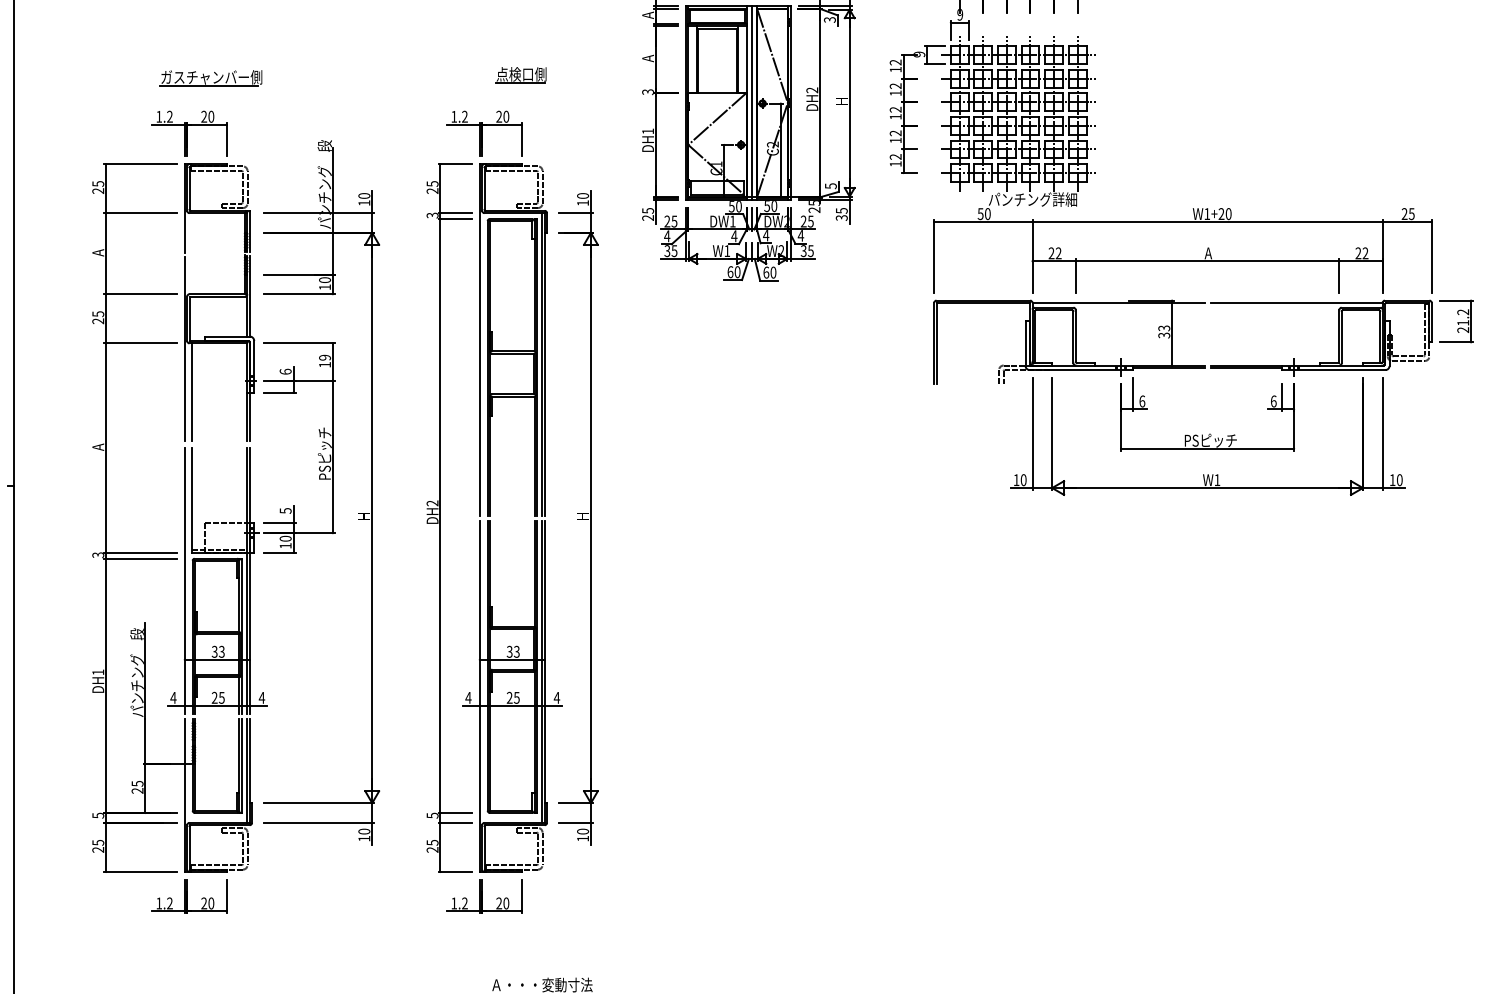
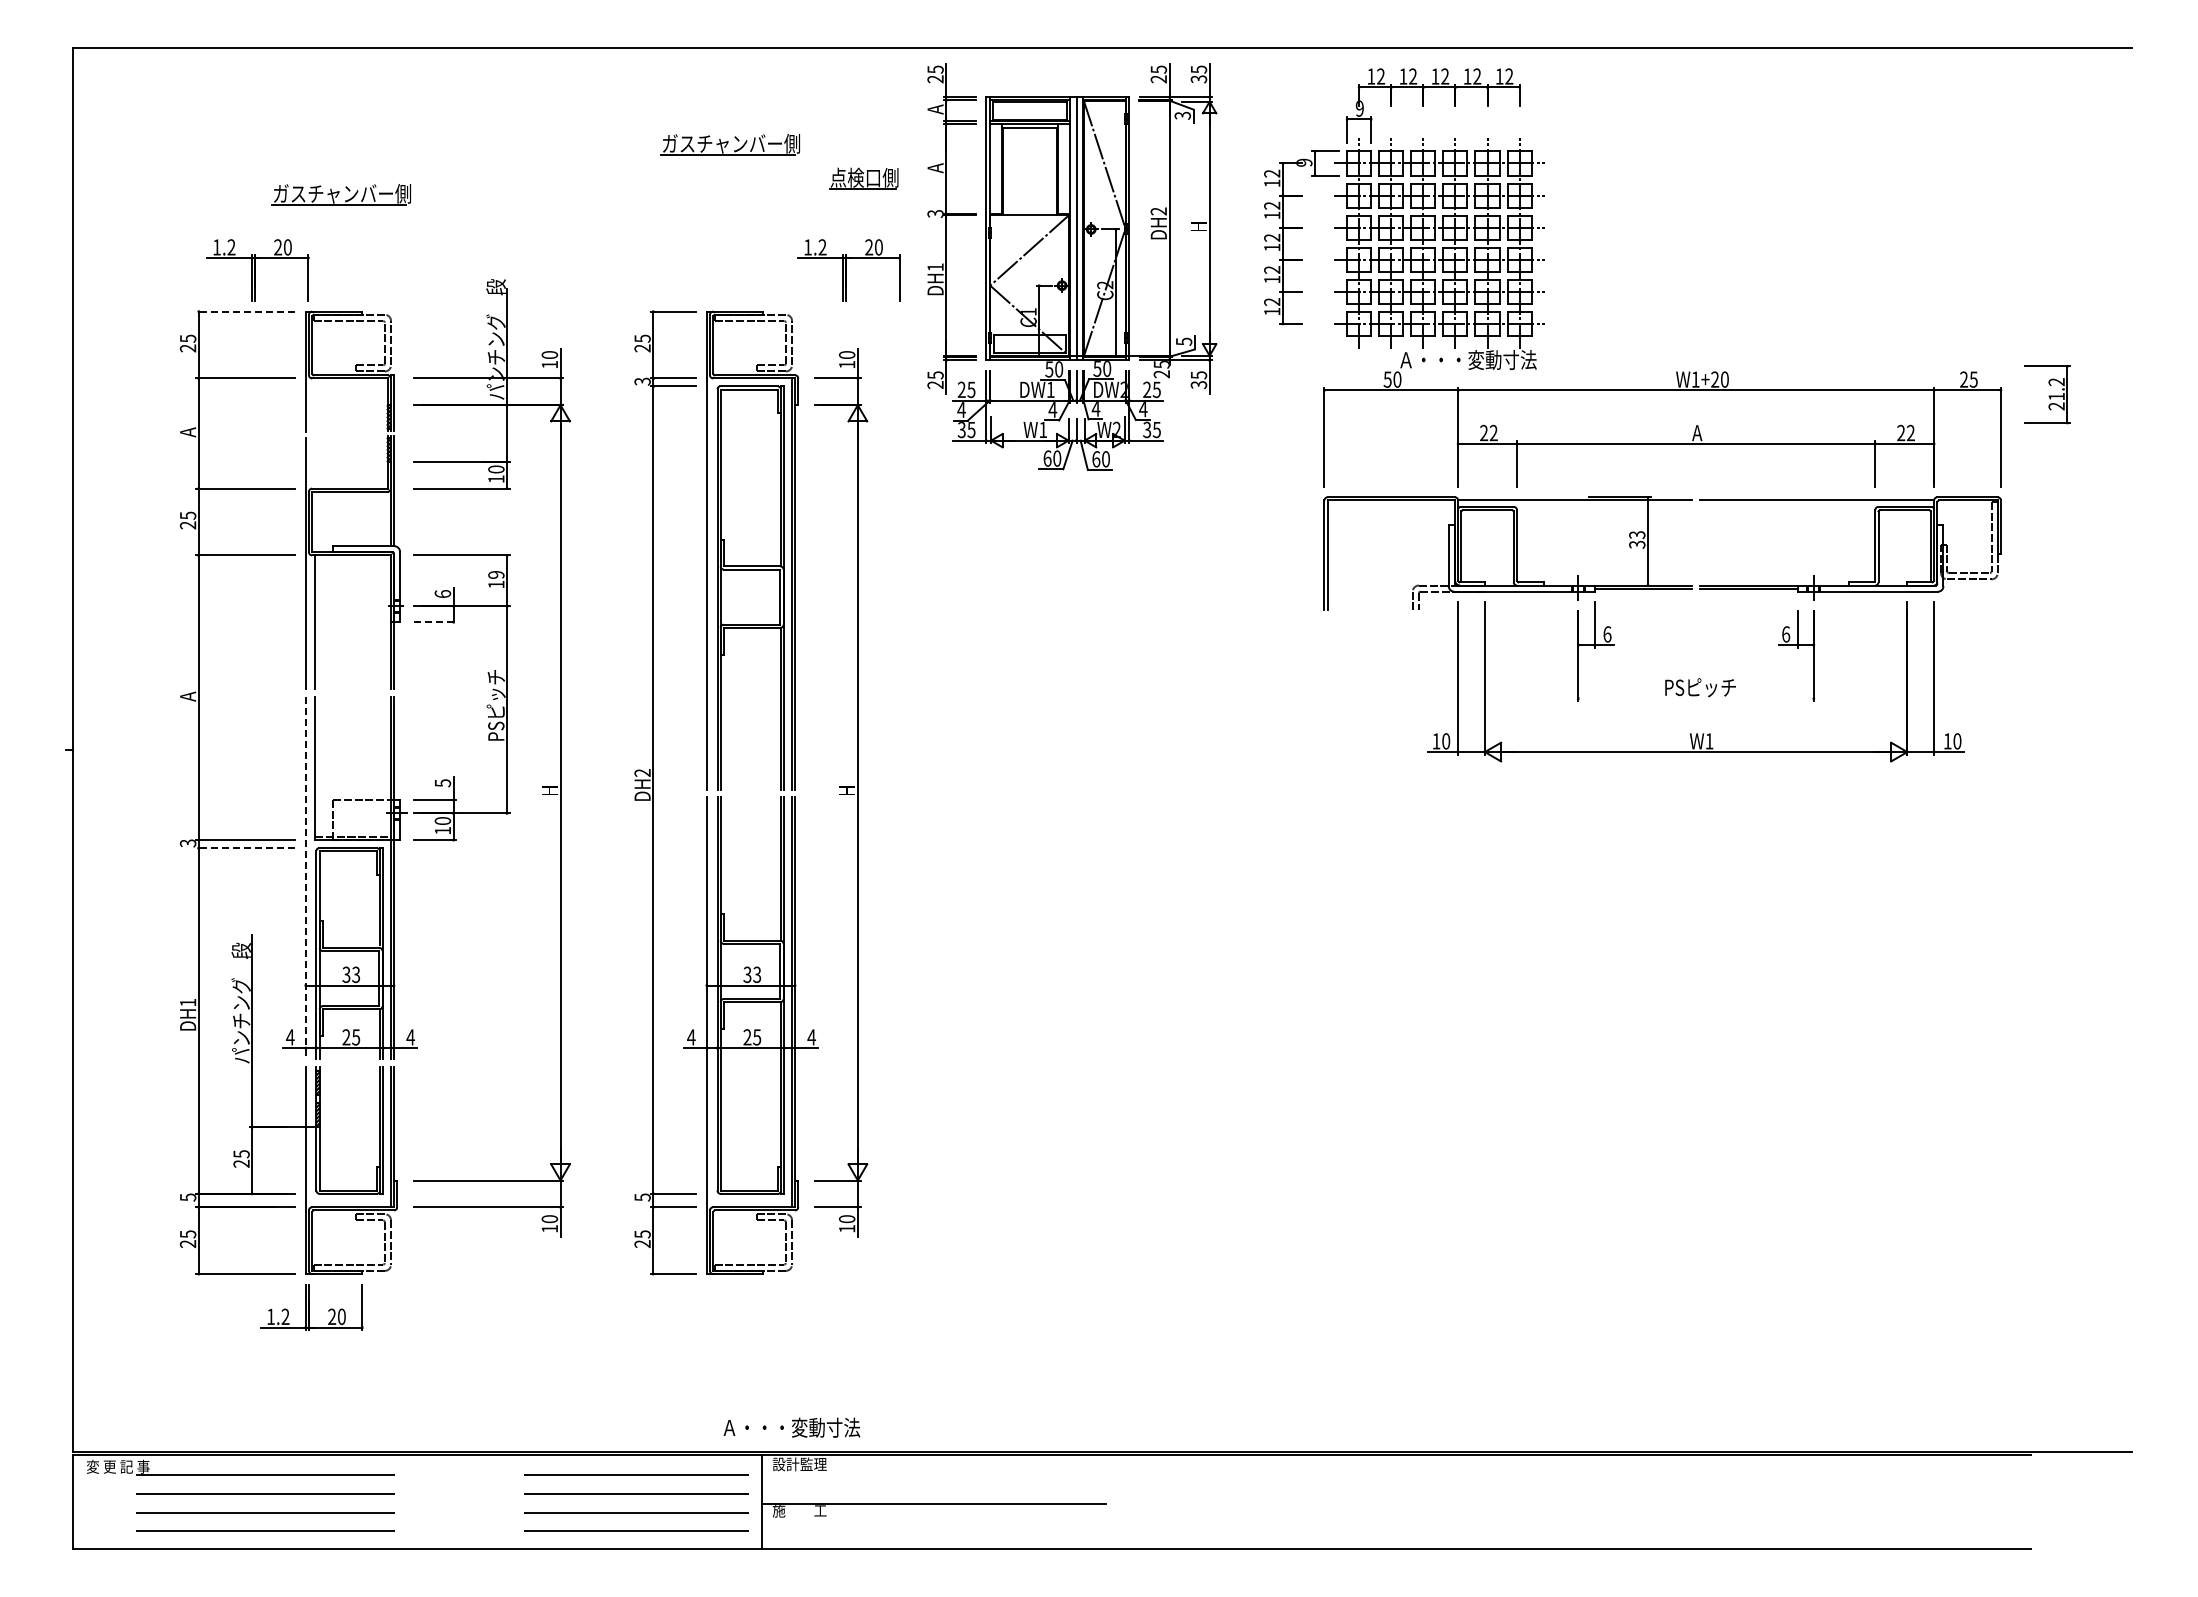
part: (496, 41) -> (729, 144), added
part: (520, 74) -> (863, 178), moved
part: (189, 133) -> (257, 270), moved
part: (484, 133) -> (848, 270), moved
line: (140, 163) -> (245, 311), solid -> dashed
text: (1039, 199) -> (1467, 360), パンチング詳細 -> Ａ・・・変動寸法
part: (1456, 321) -> (2047, 394), moved
line: (280, 392) -> (435, 622), solid -> dashed
line: (1207, 448) -> (1695, 698), removed
line: (140, 558) -> (245, 848), solid -> dashed
line: (184, 581) -> (305, 878), solid -> dashed
part: (484, 896) -> (712, 1307), removed

